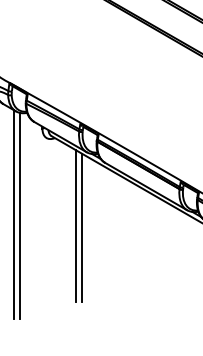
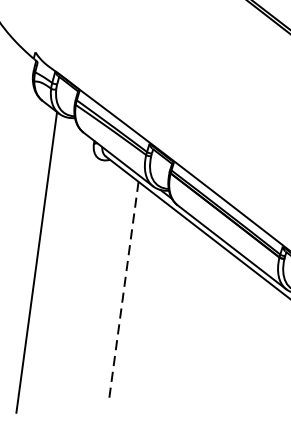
line: (20, 215) -> (45, 264), removed
line: (76, 226) -> (123, 291), solid -> dashed
line: (82, 227) -> (132, 293), removed

